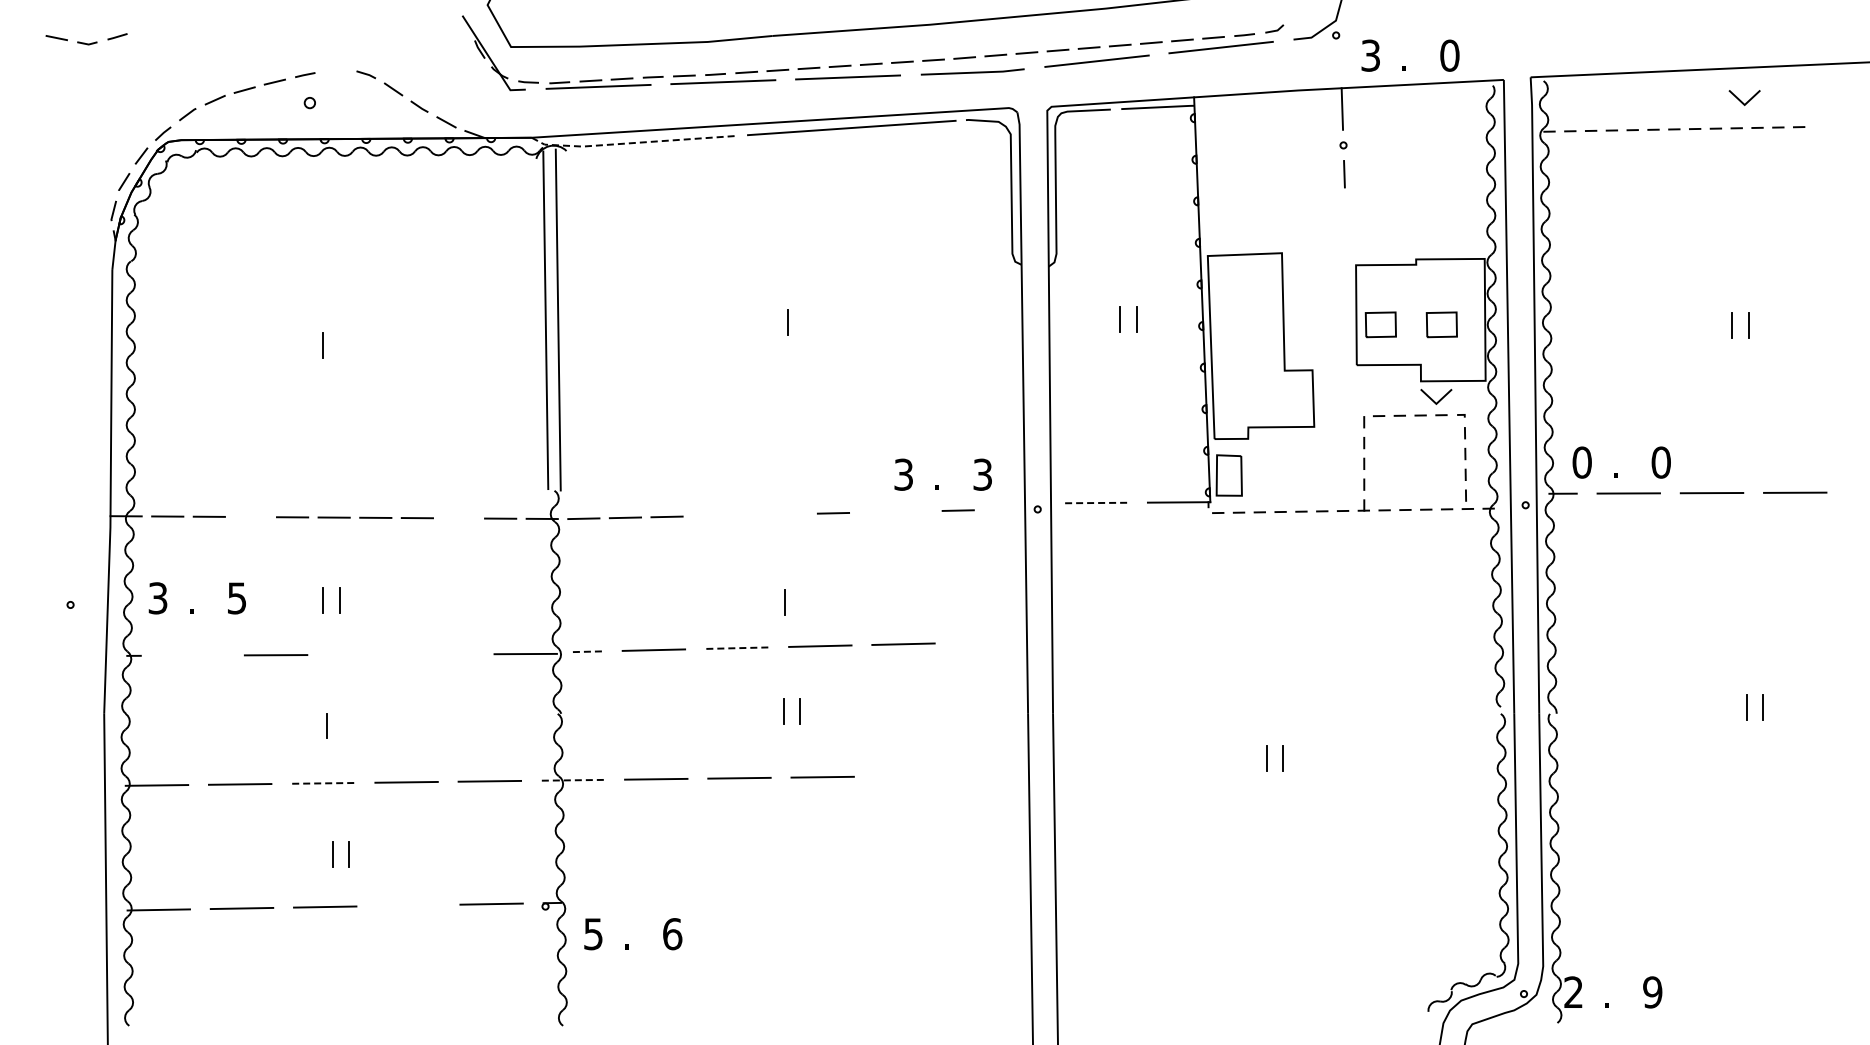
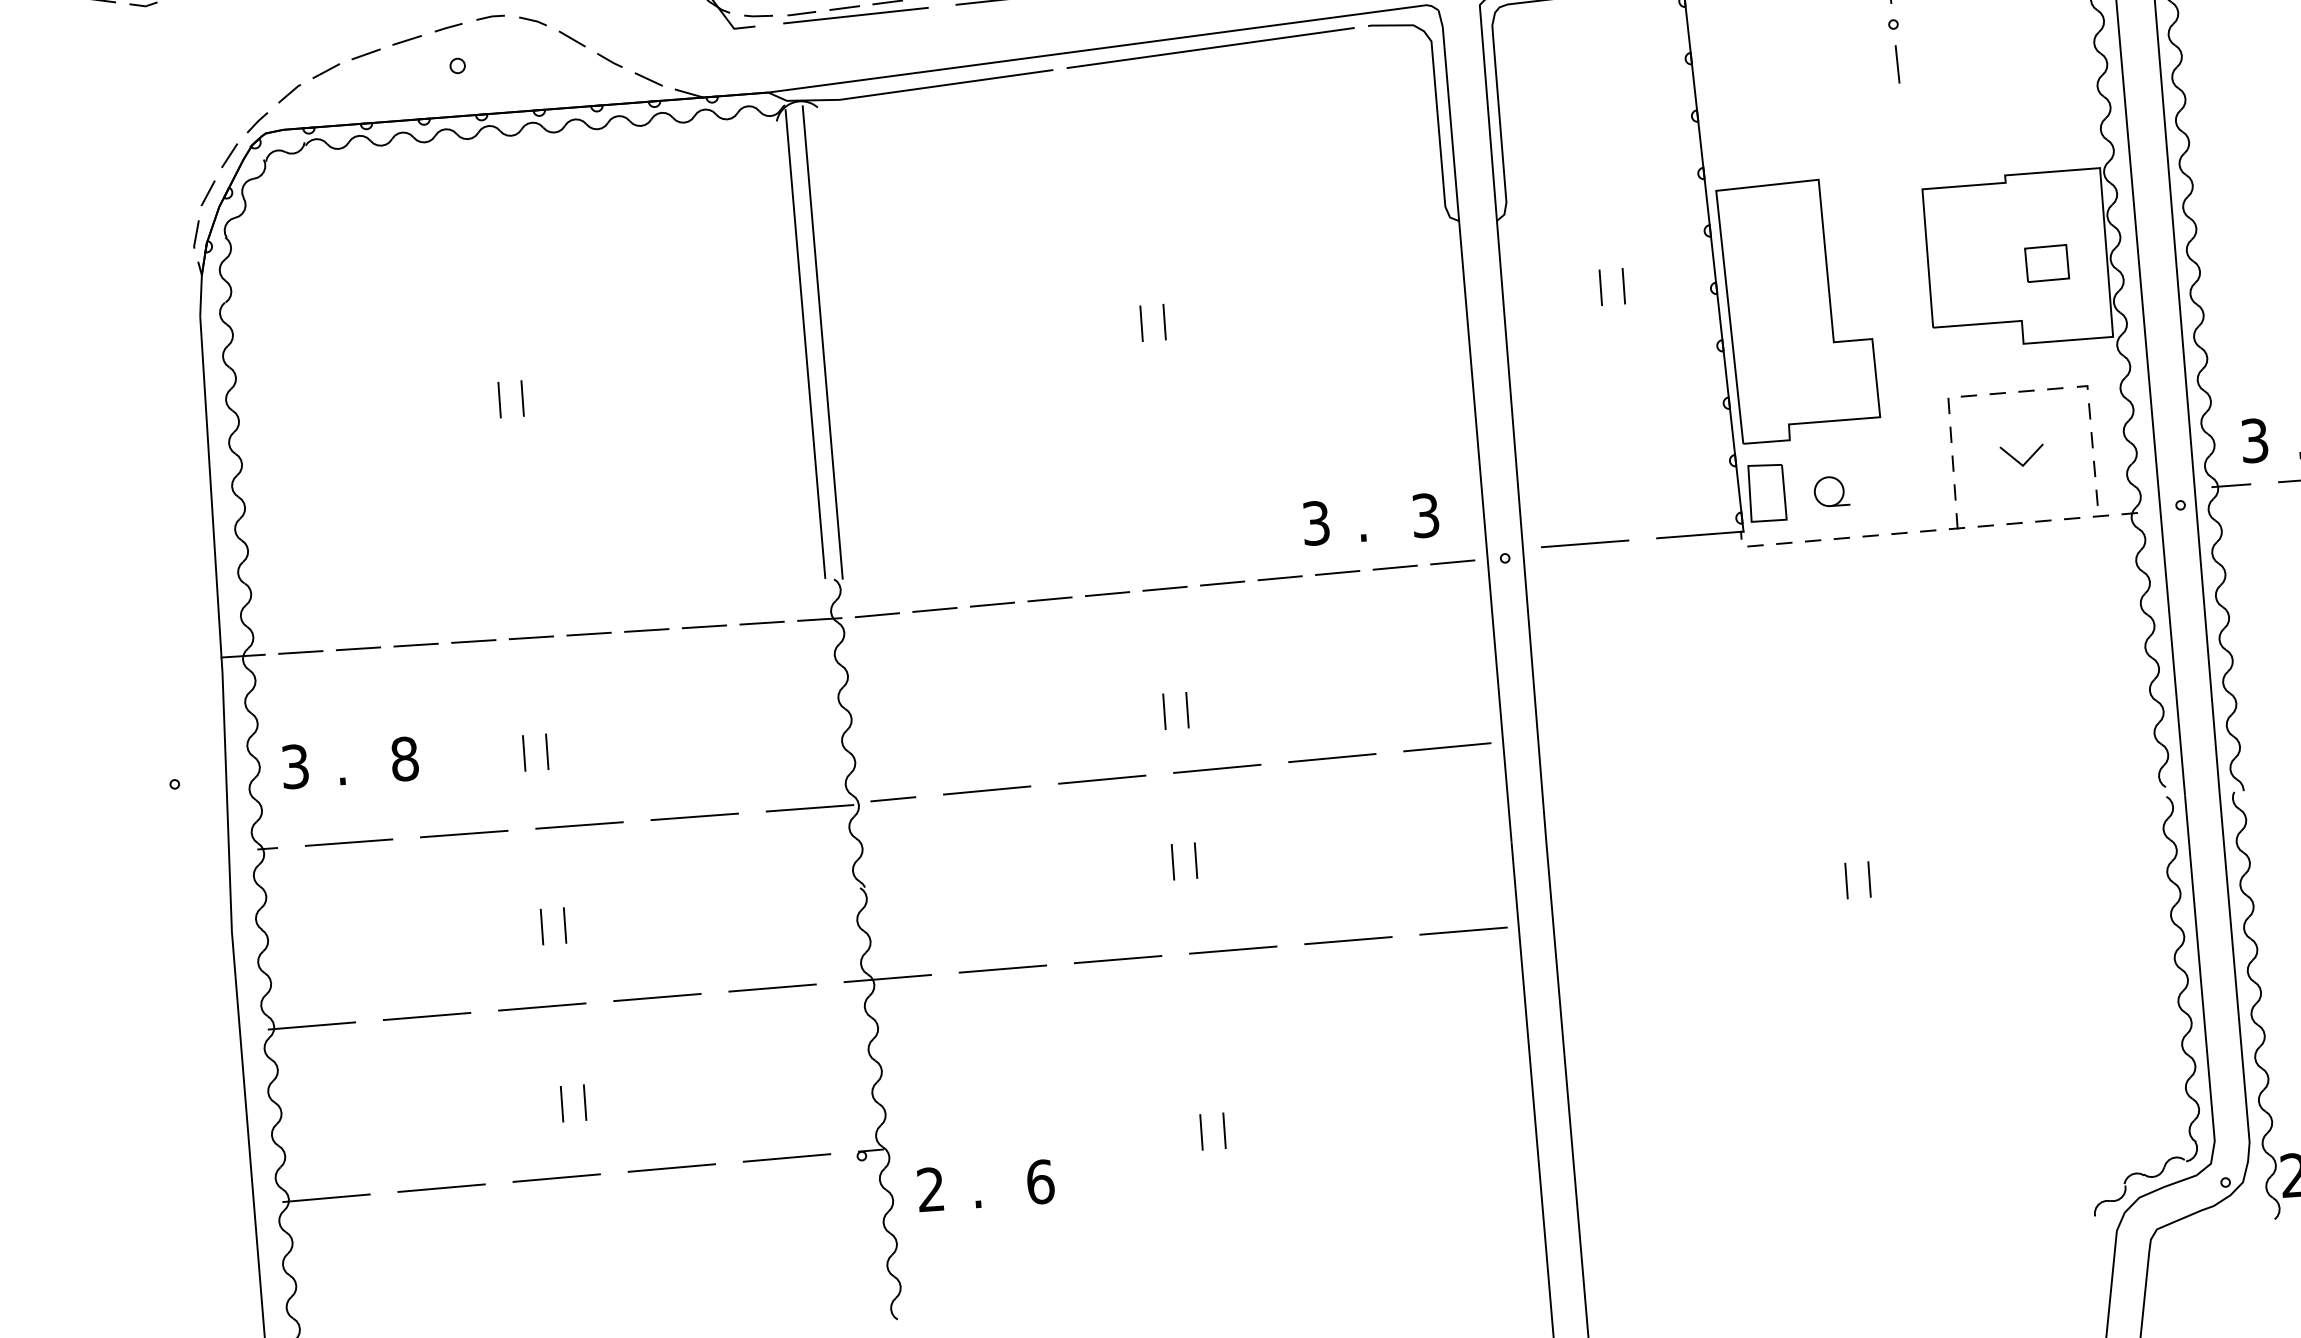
line: (335, 69) -> (489, 17), added
line: (633, 143) -> (909, 90), dashed -> solid
line: (804, 322) -> (1164, 322), added
part: (1380, 324) -> (1962, 269), removed
line: (339, 344) -> (522, 397), added
line: (1433, 399) -> (2018, 459), moved
text: (1581, 462) -> (2253, 440), 0 -> 3
part: (1275, 477) -> (1831, 491), added
line: (1095, 503) -> (1584, 544), dashed -> solid
line: (999, 509) -> (1452, 562), added
line: (916, 511) -> (1337, 572), added
line: (874, 512) -> (1279, 578), added
line: (791, 513) -> (1164, 587), added
line: (749, 514) -> (1106, 593), added
line: (708, 515) -> (1049, 598), added
line: (250, 516) -> (415, 644), added
line: (458, 518) -> (703, 627), added
text: (236, 598) -> (403, 759), 5 -> 8
line: (801, 602) -> (1186, 710), added
line: (986, 641) -> (1447, 746), added
line: (736, 648) -> (1101, 780), dashed -> solid
line: (586, 651) -> (893, 798), dashed -> solid
line: (359, 654) -> (579, 824), added
line: (442, 654) -> (694, 816), added
line: (192, 655) -> (348, 842), added
line: (343, 725) -> (564, 924), added
line: (988, 774) -> (1462, 930), added
line: (905, 775) -> (1347, 939), added
line: (573, 780) -> (888, 978), dashed -> solid
line: (323, 783) -> (542, 1007), dashed -> solid
line: (408, 905) -> (671, 1167), added
line: (790, 906) -> (1201, 1132), added
line: (807, 906) -> (1224, 1130), added
text: (593, 934) -> (931, 1190), 5 -> 2

